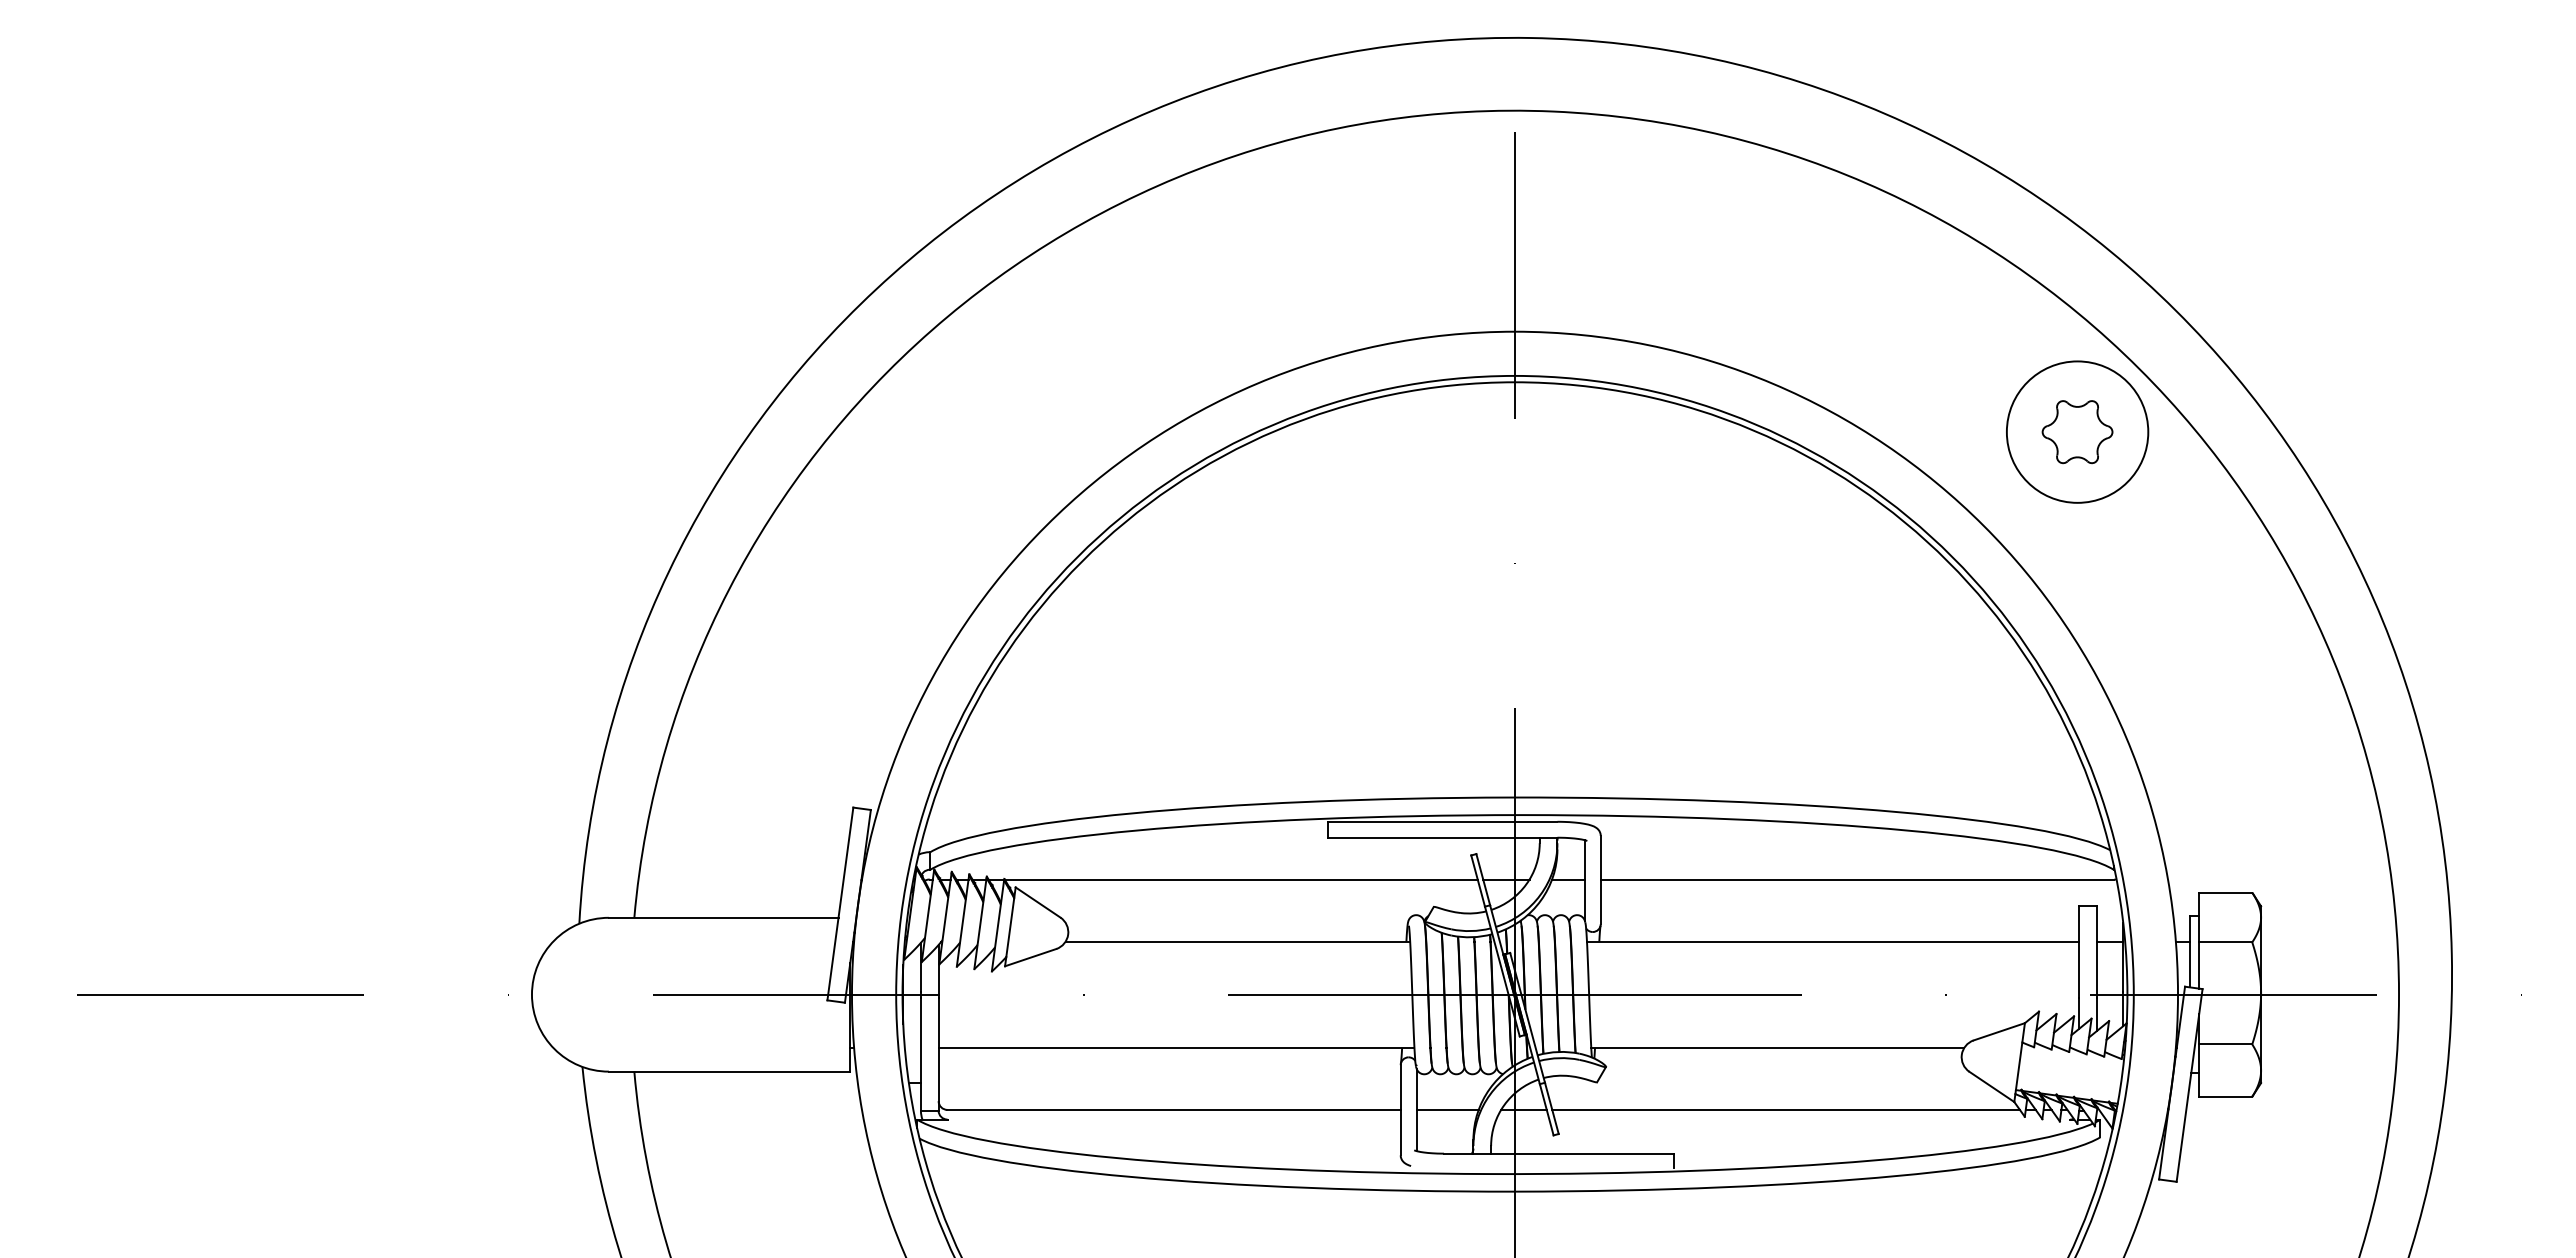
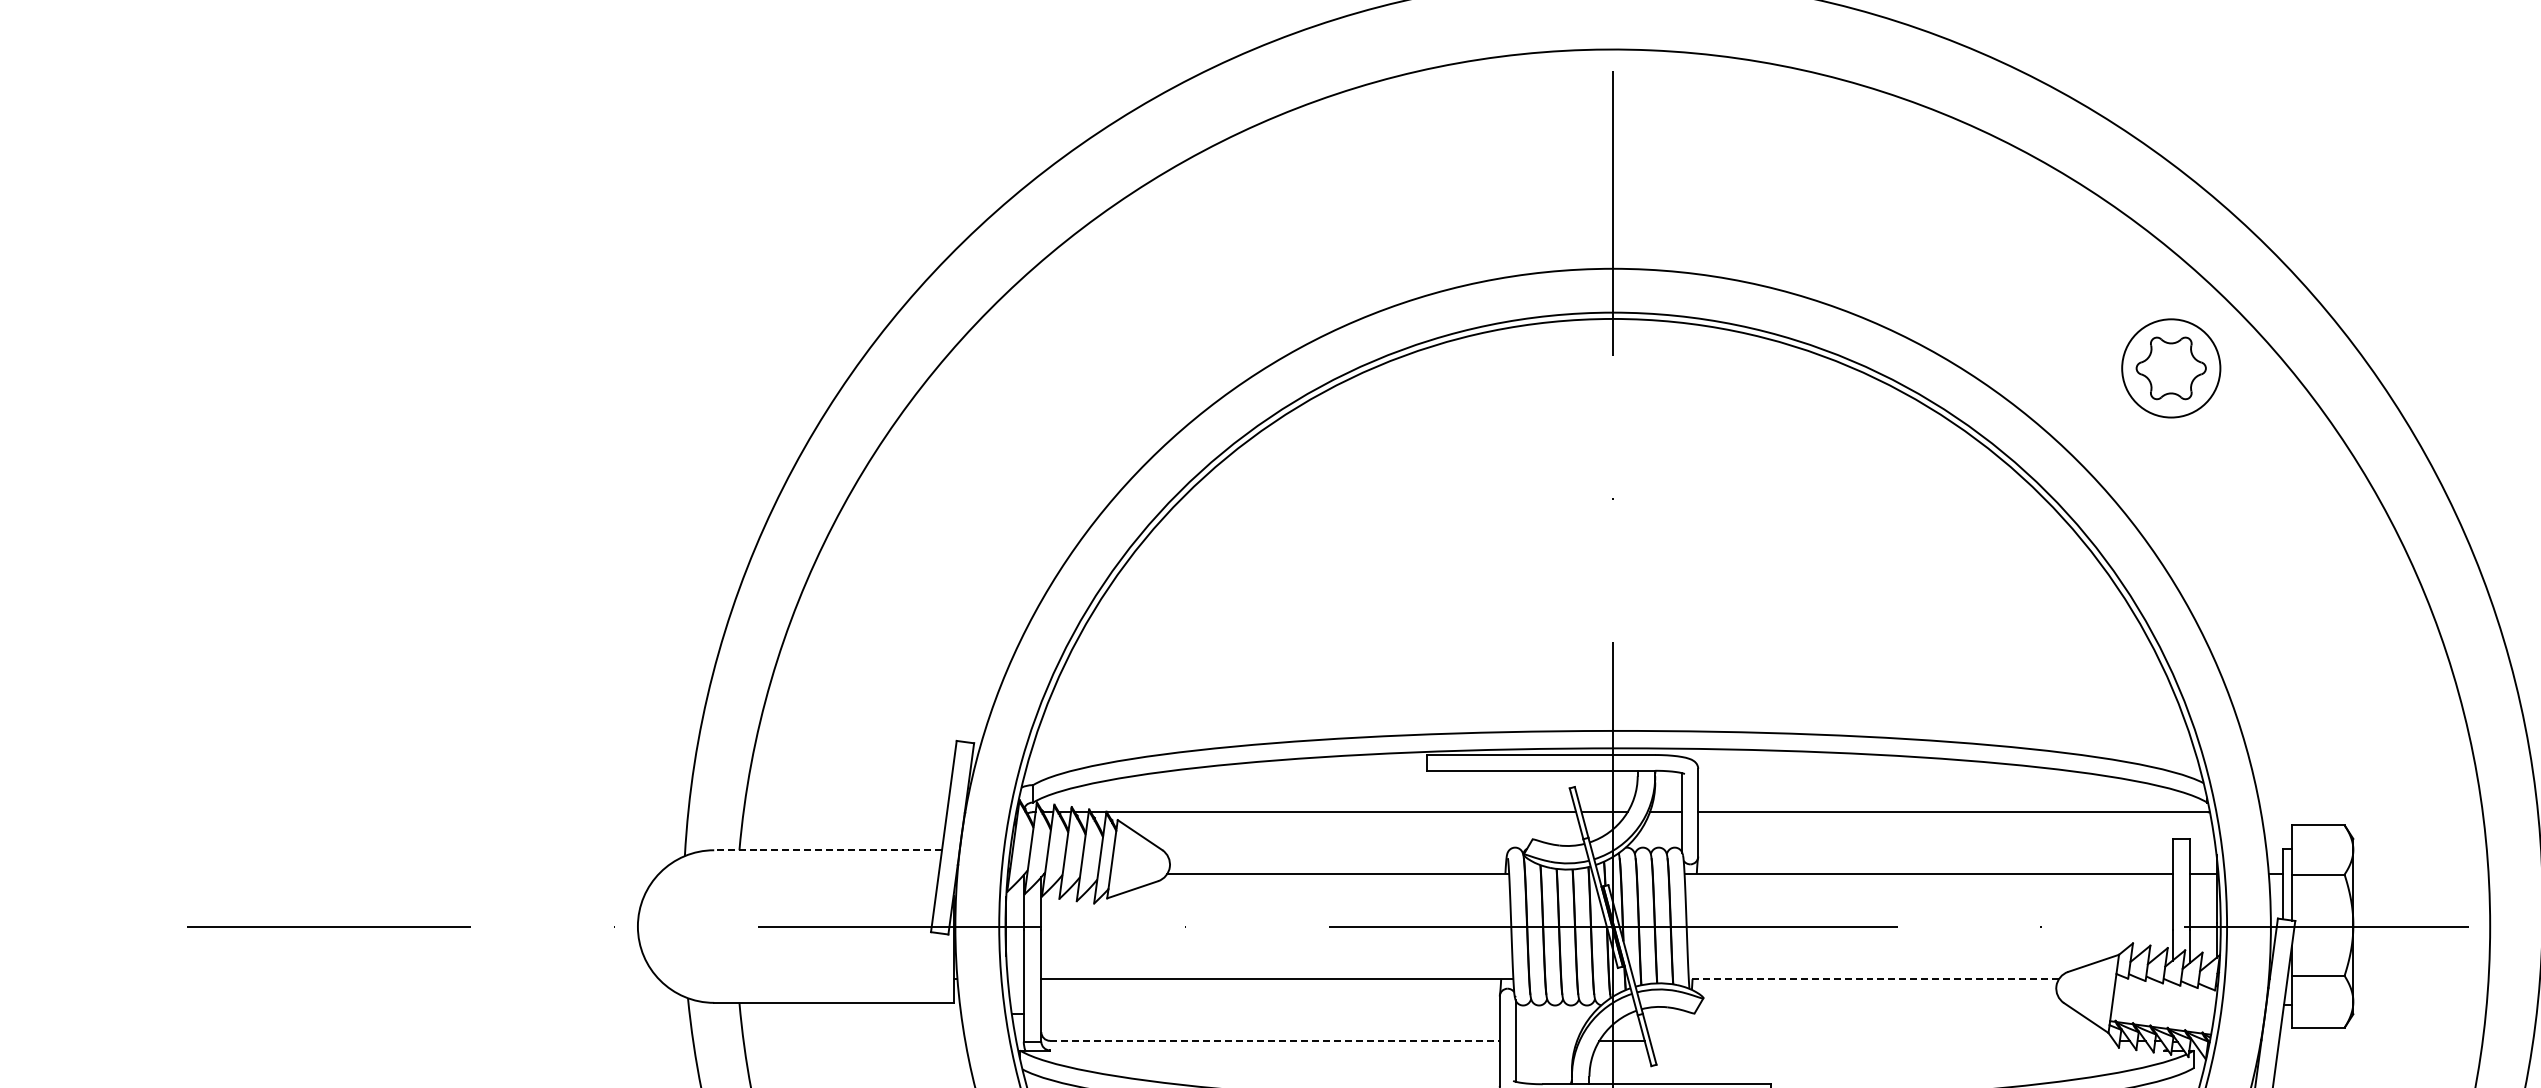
circle: (2077, 431) -> (2171, 367), size x0.7
line: (723, 917) -> (827, 849), solid -> dashed
line: (1777, 1047) -> (1873, 978), solid -> dashed
line: (1174, 1109) -> (1275, 1040), solid -> dashed
line: (1447, 1109) -> (1546, 1040), removed
line: (1785, 1109) -> (1881, 1040), removed

